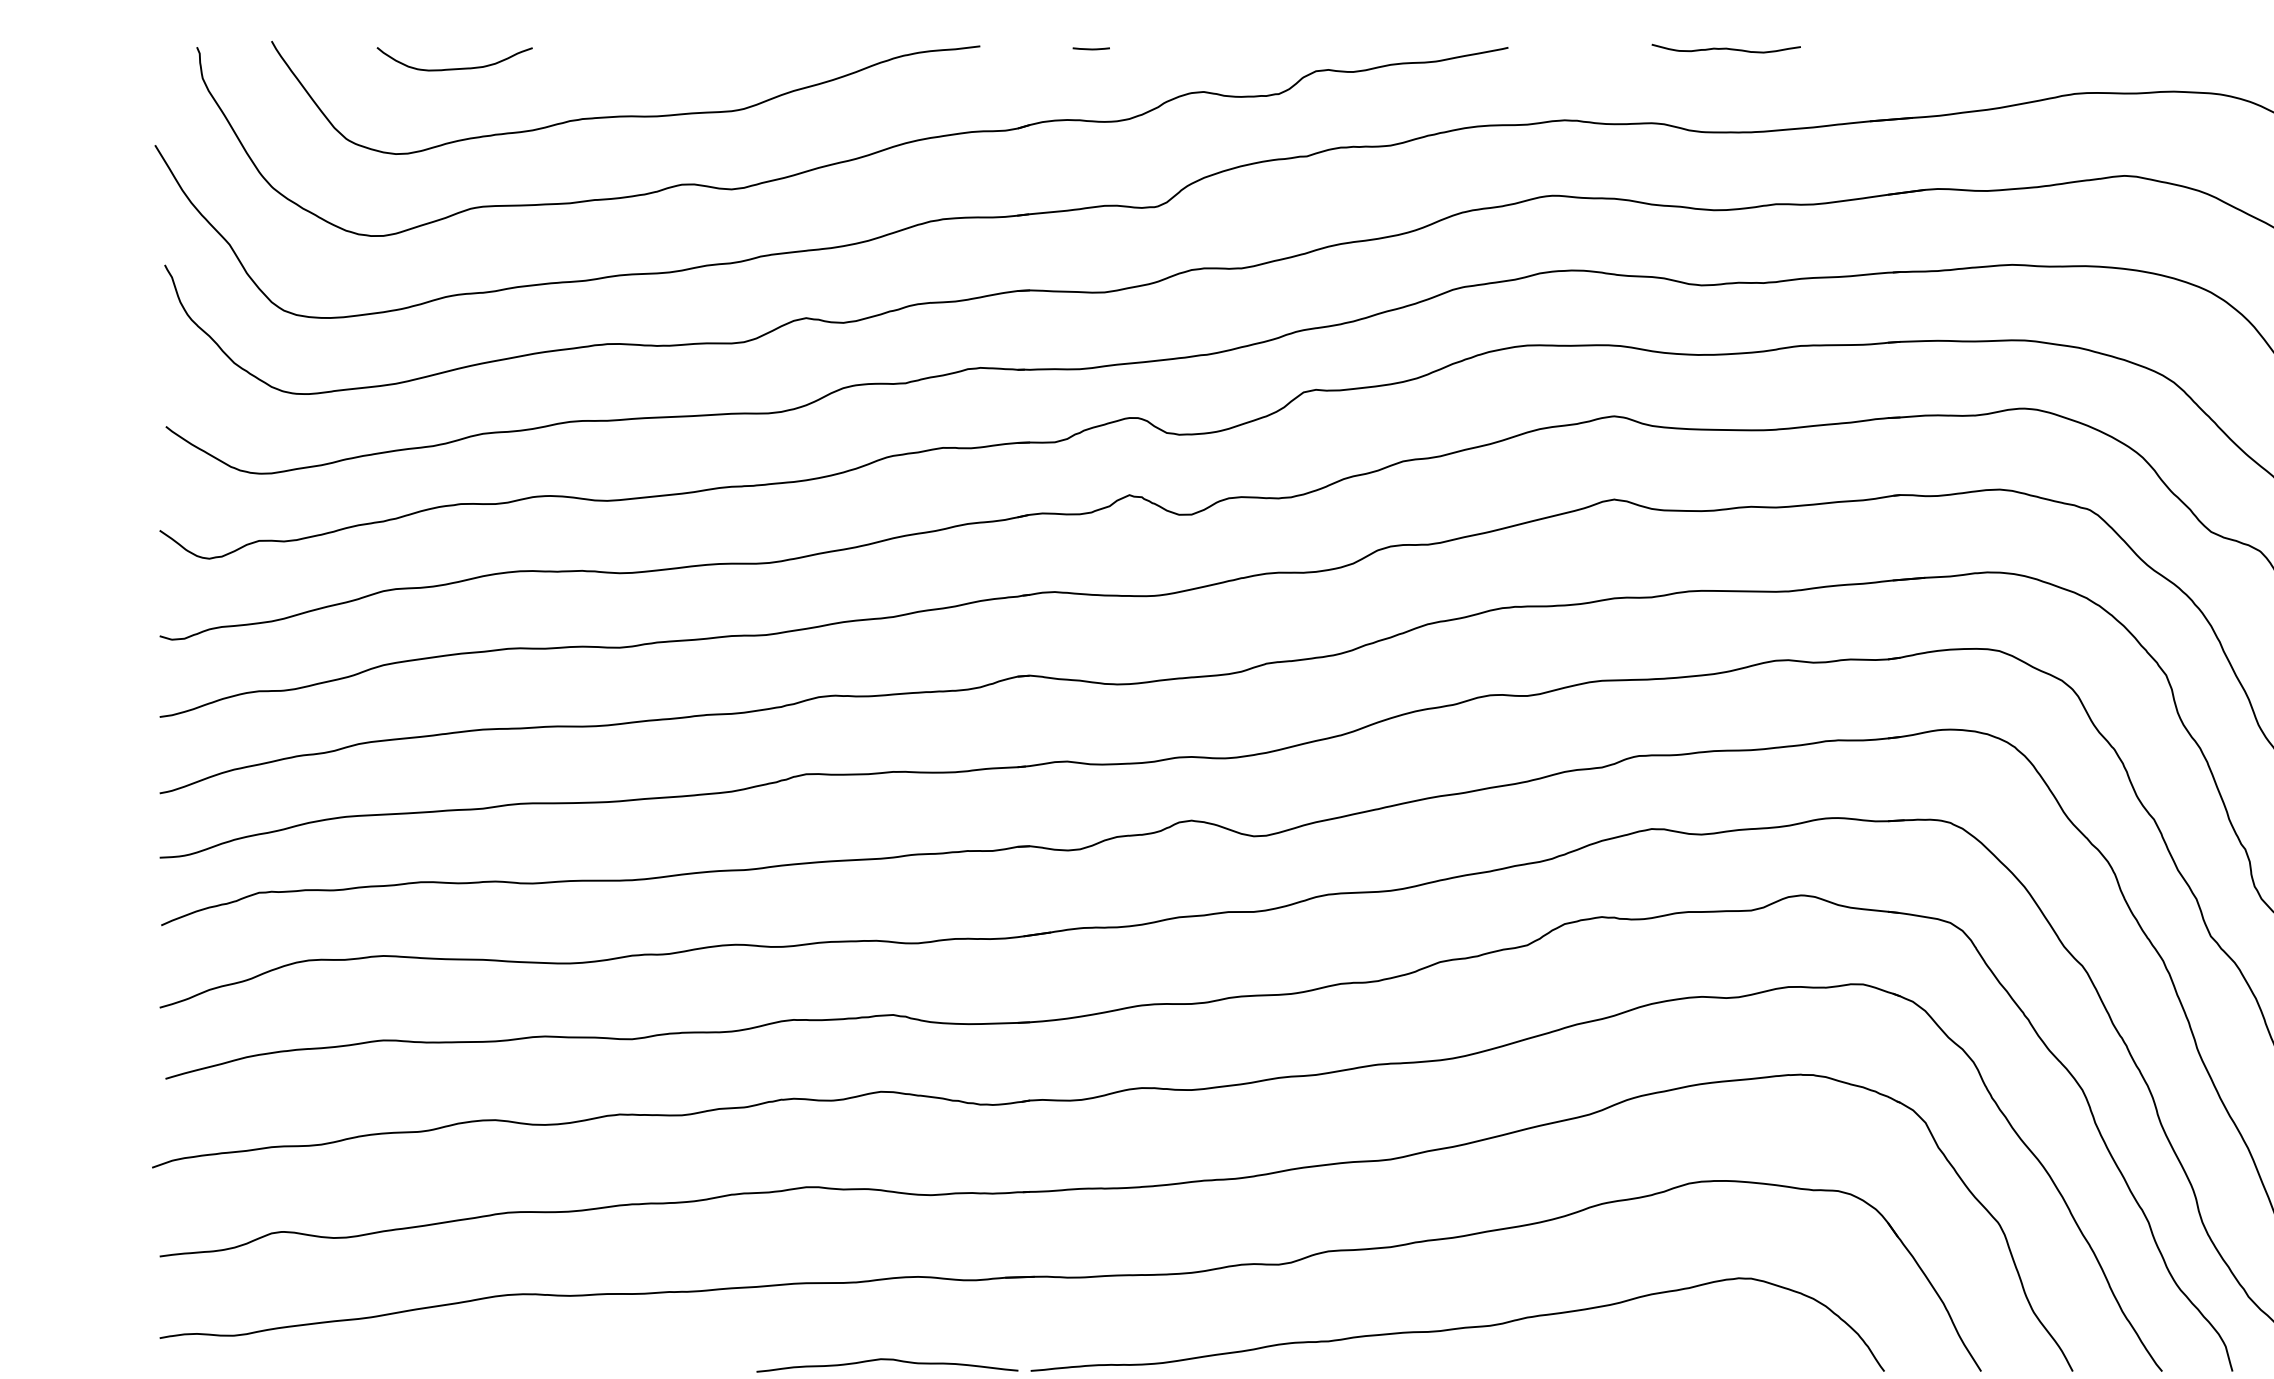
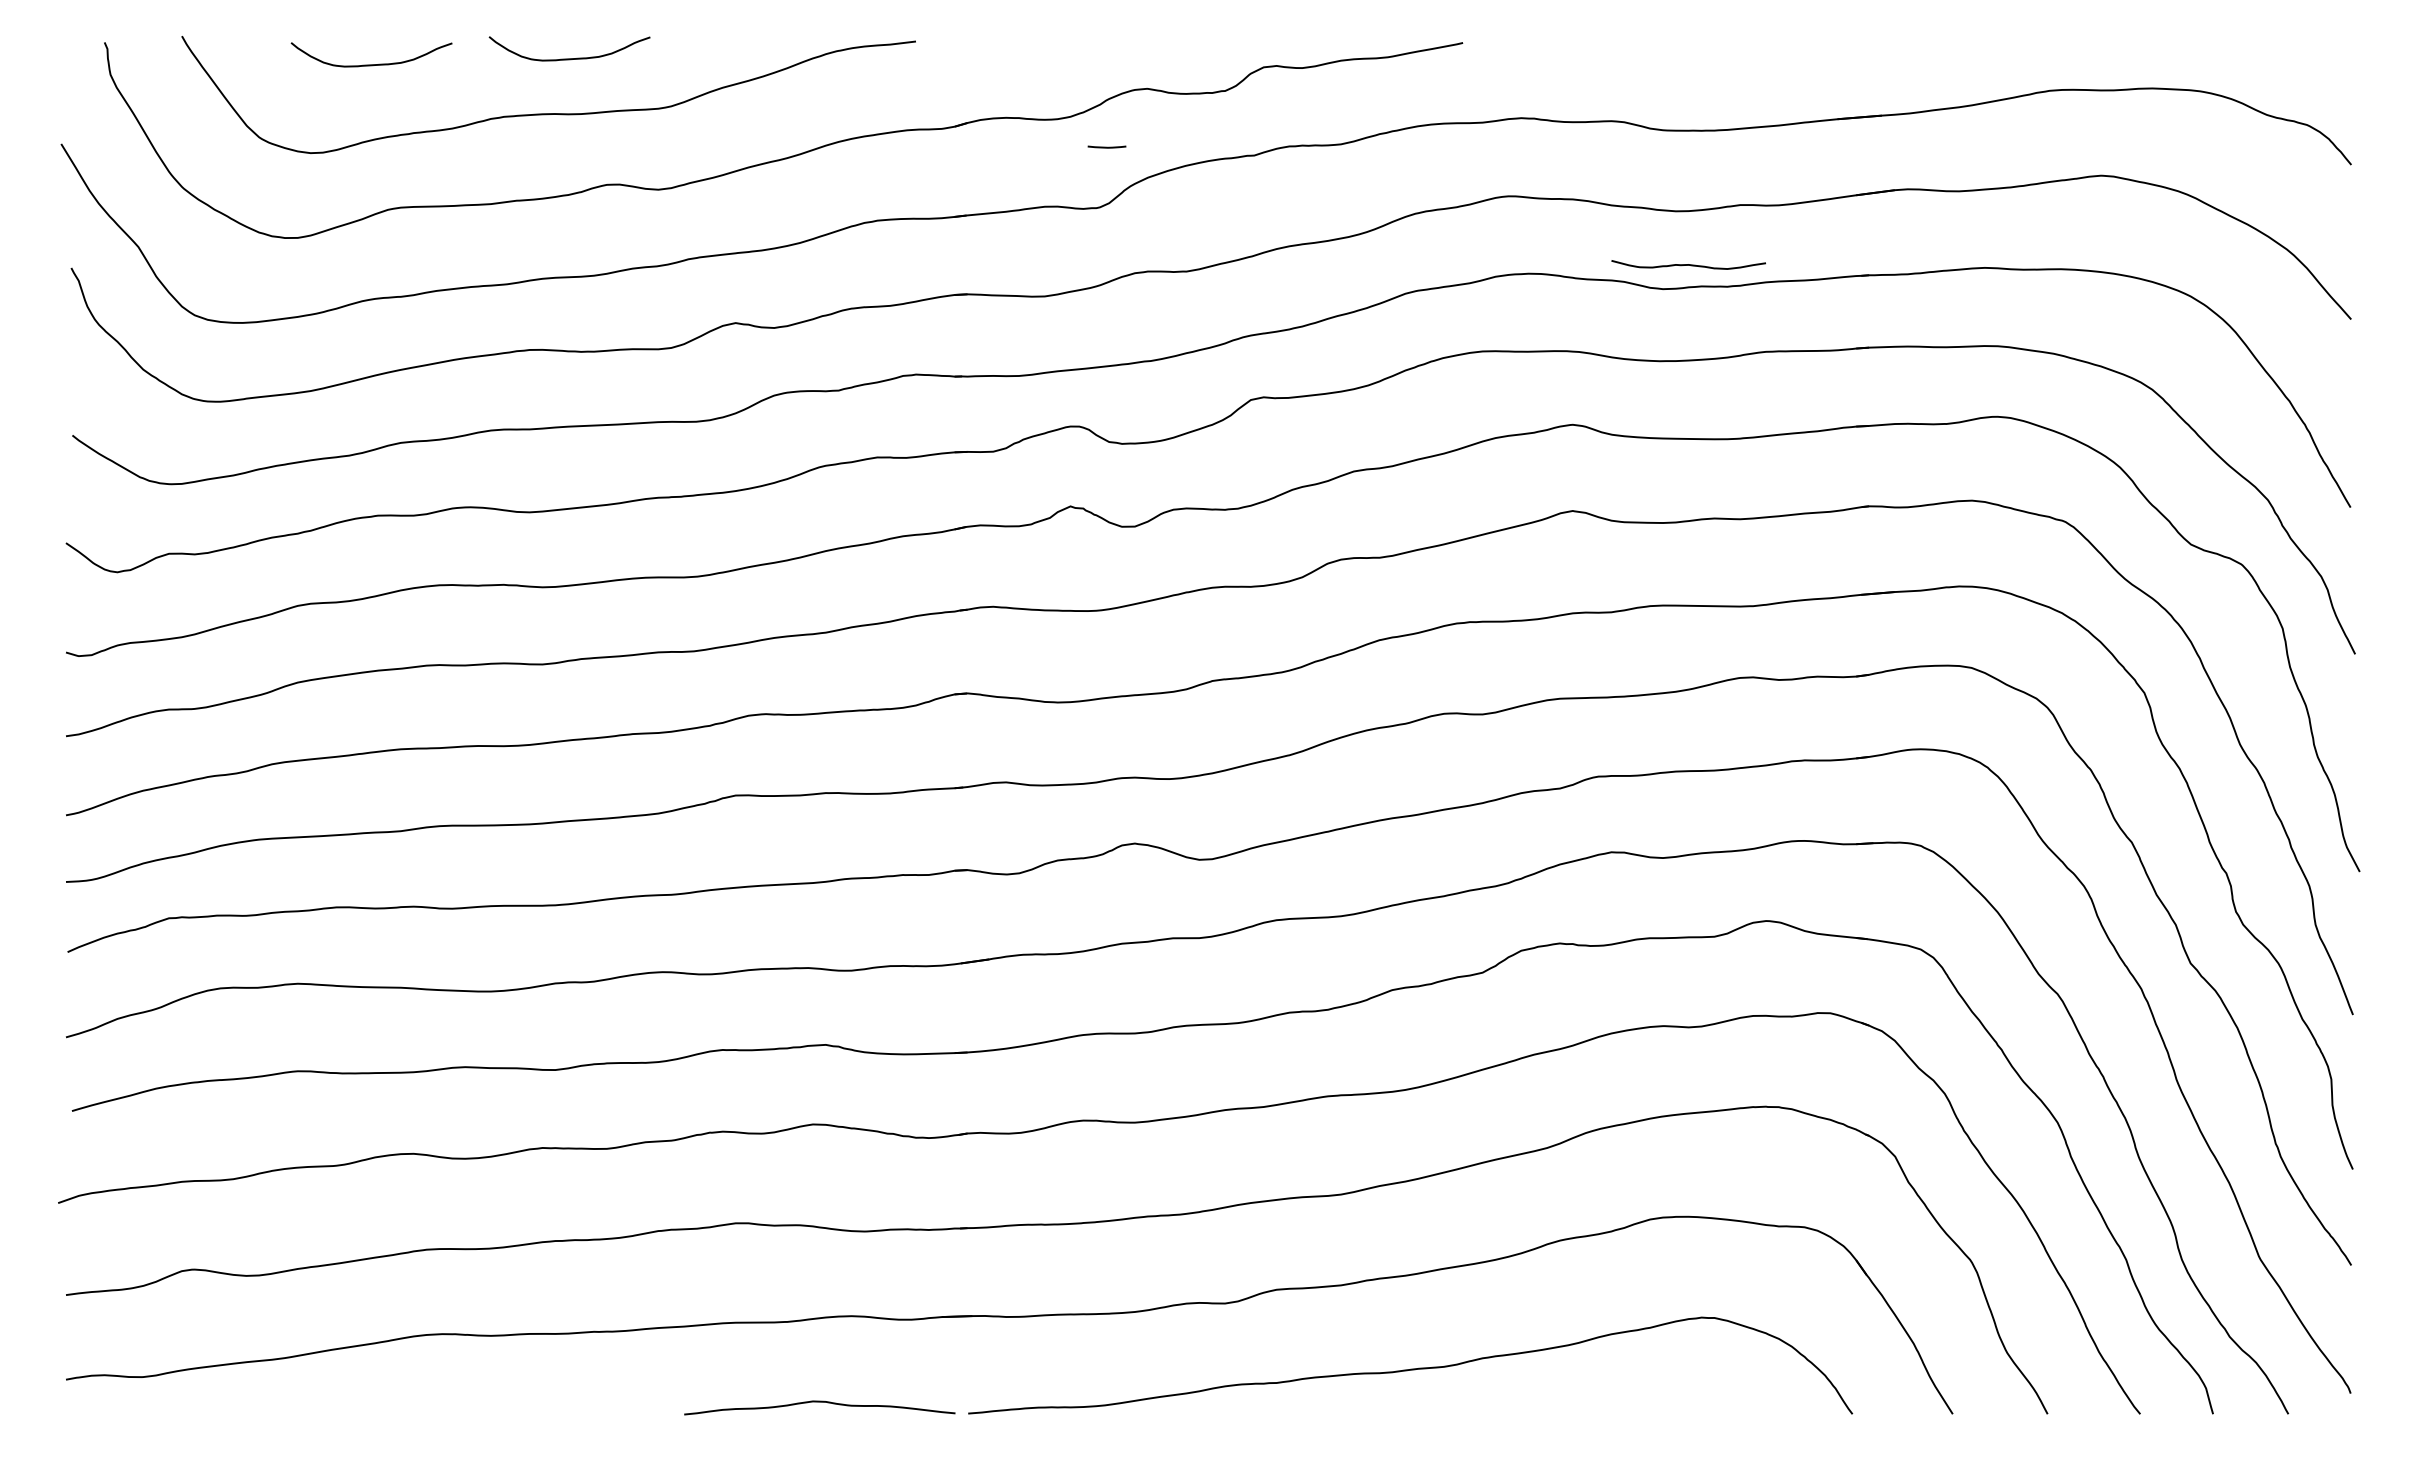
line: (1090, 48) -> (1106, 146), moved
curve: (1726, 48) -> (1688, 264), moved
curve: (645, 62) -> (569, 58), added

